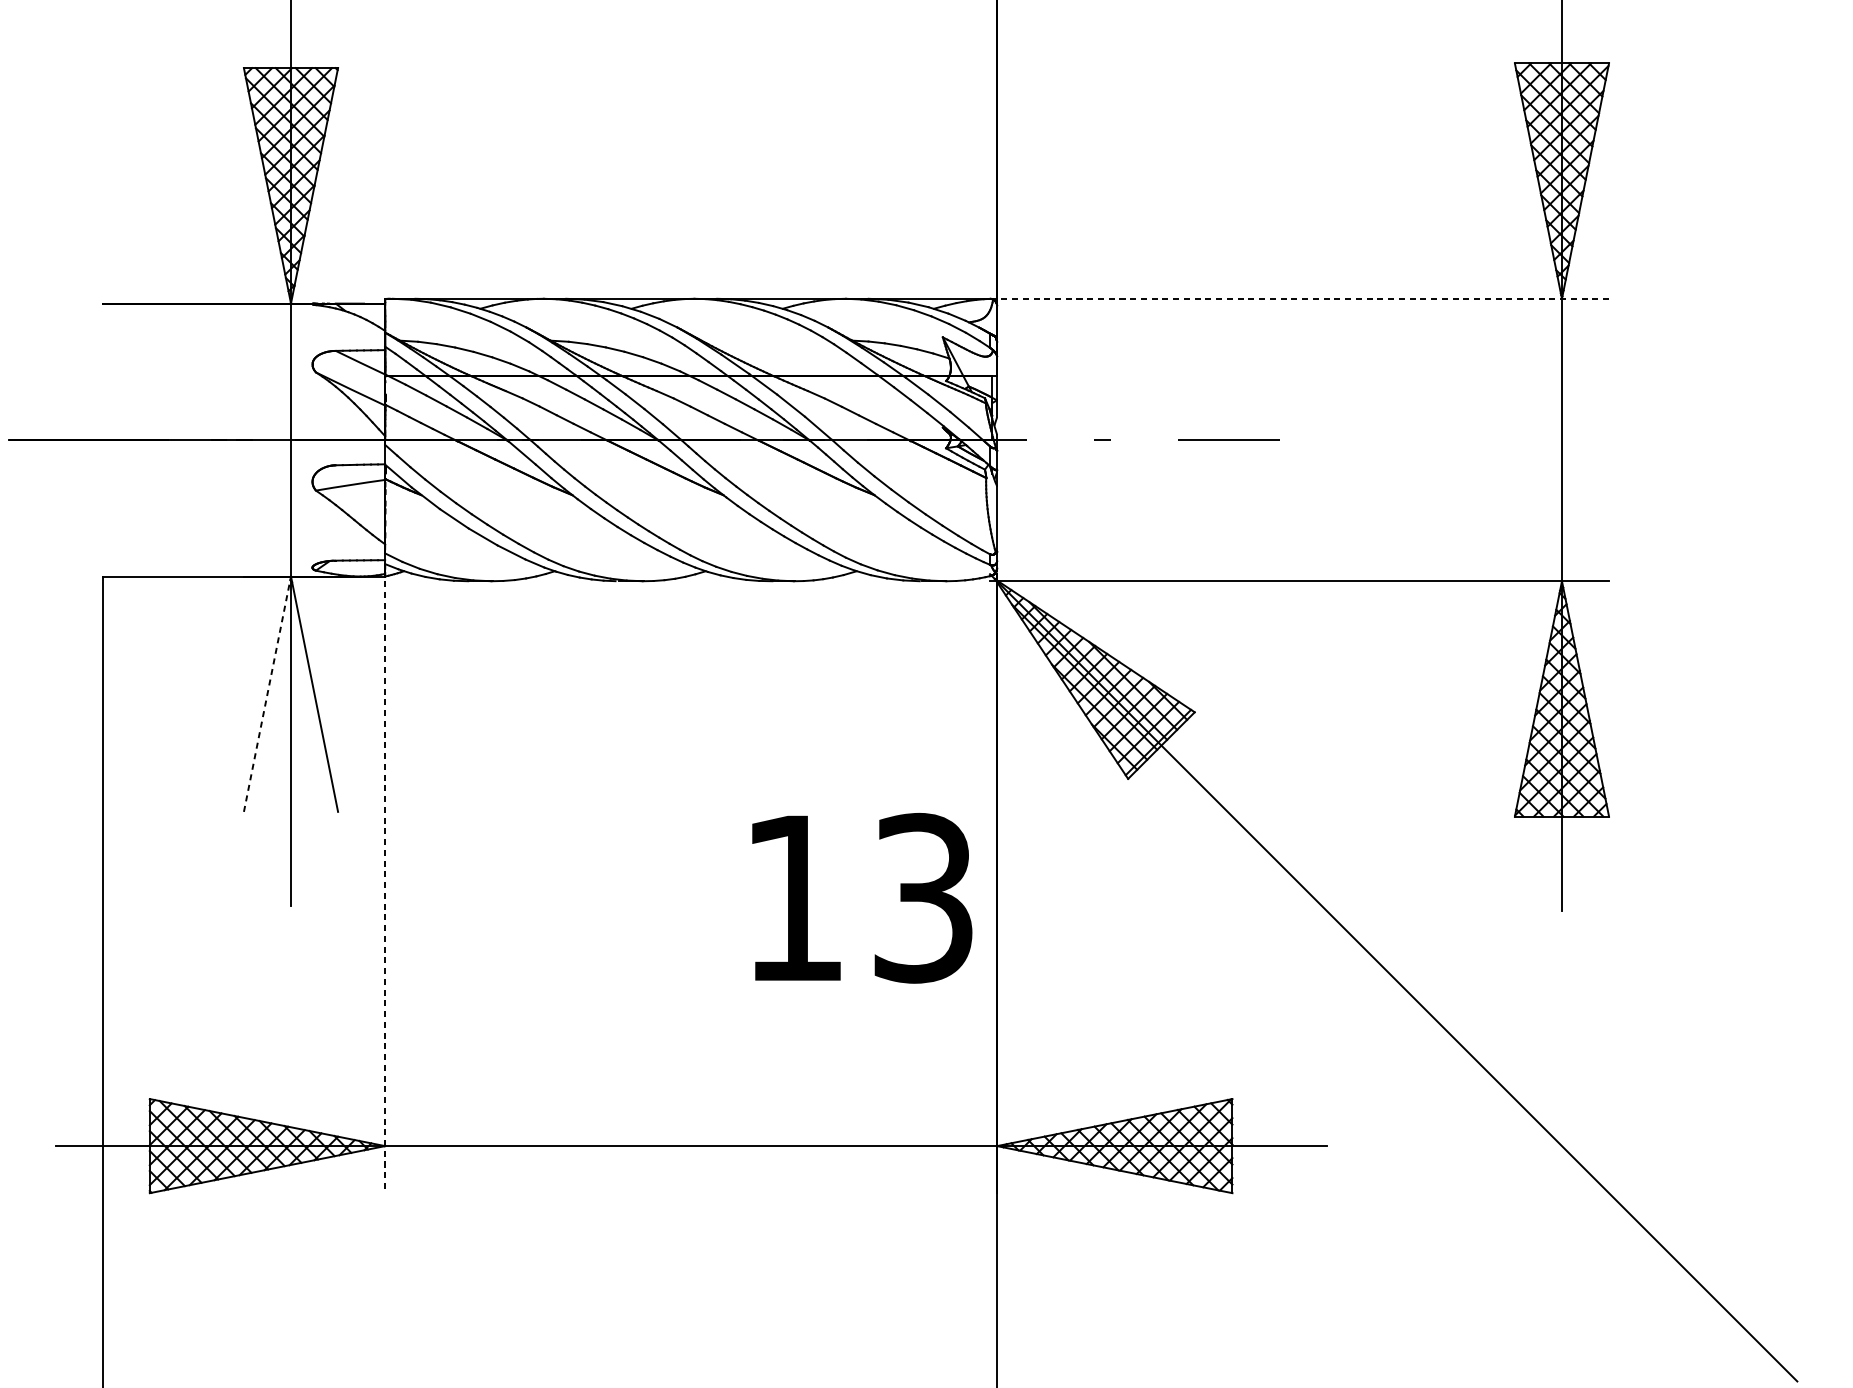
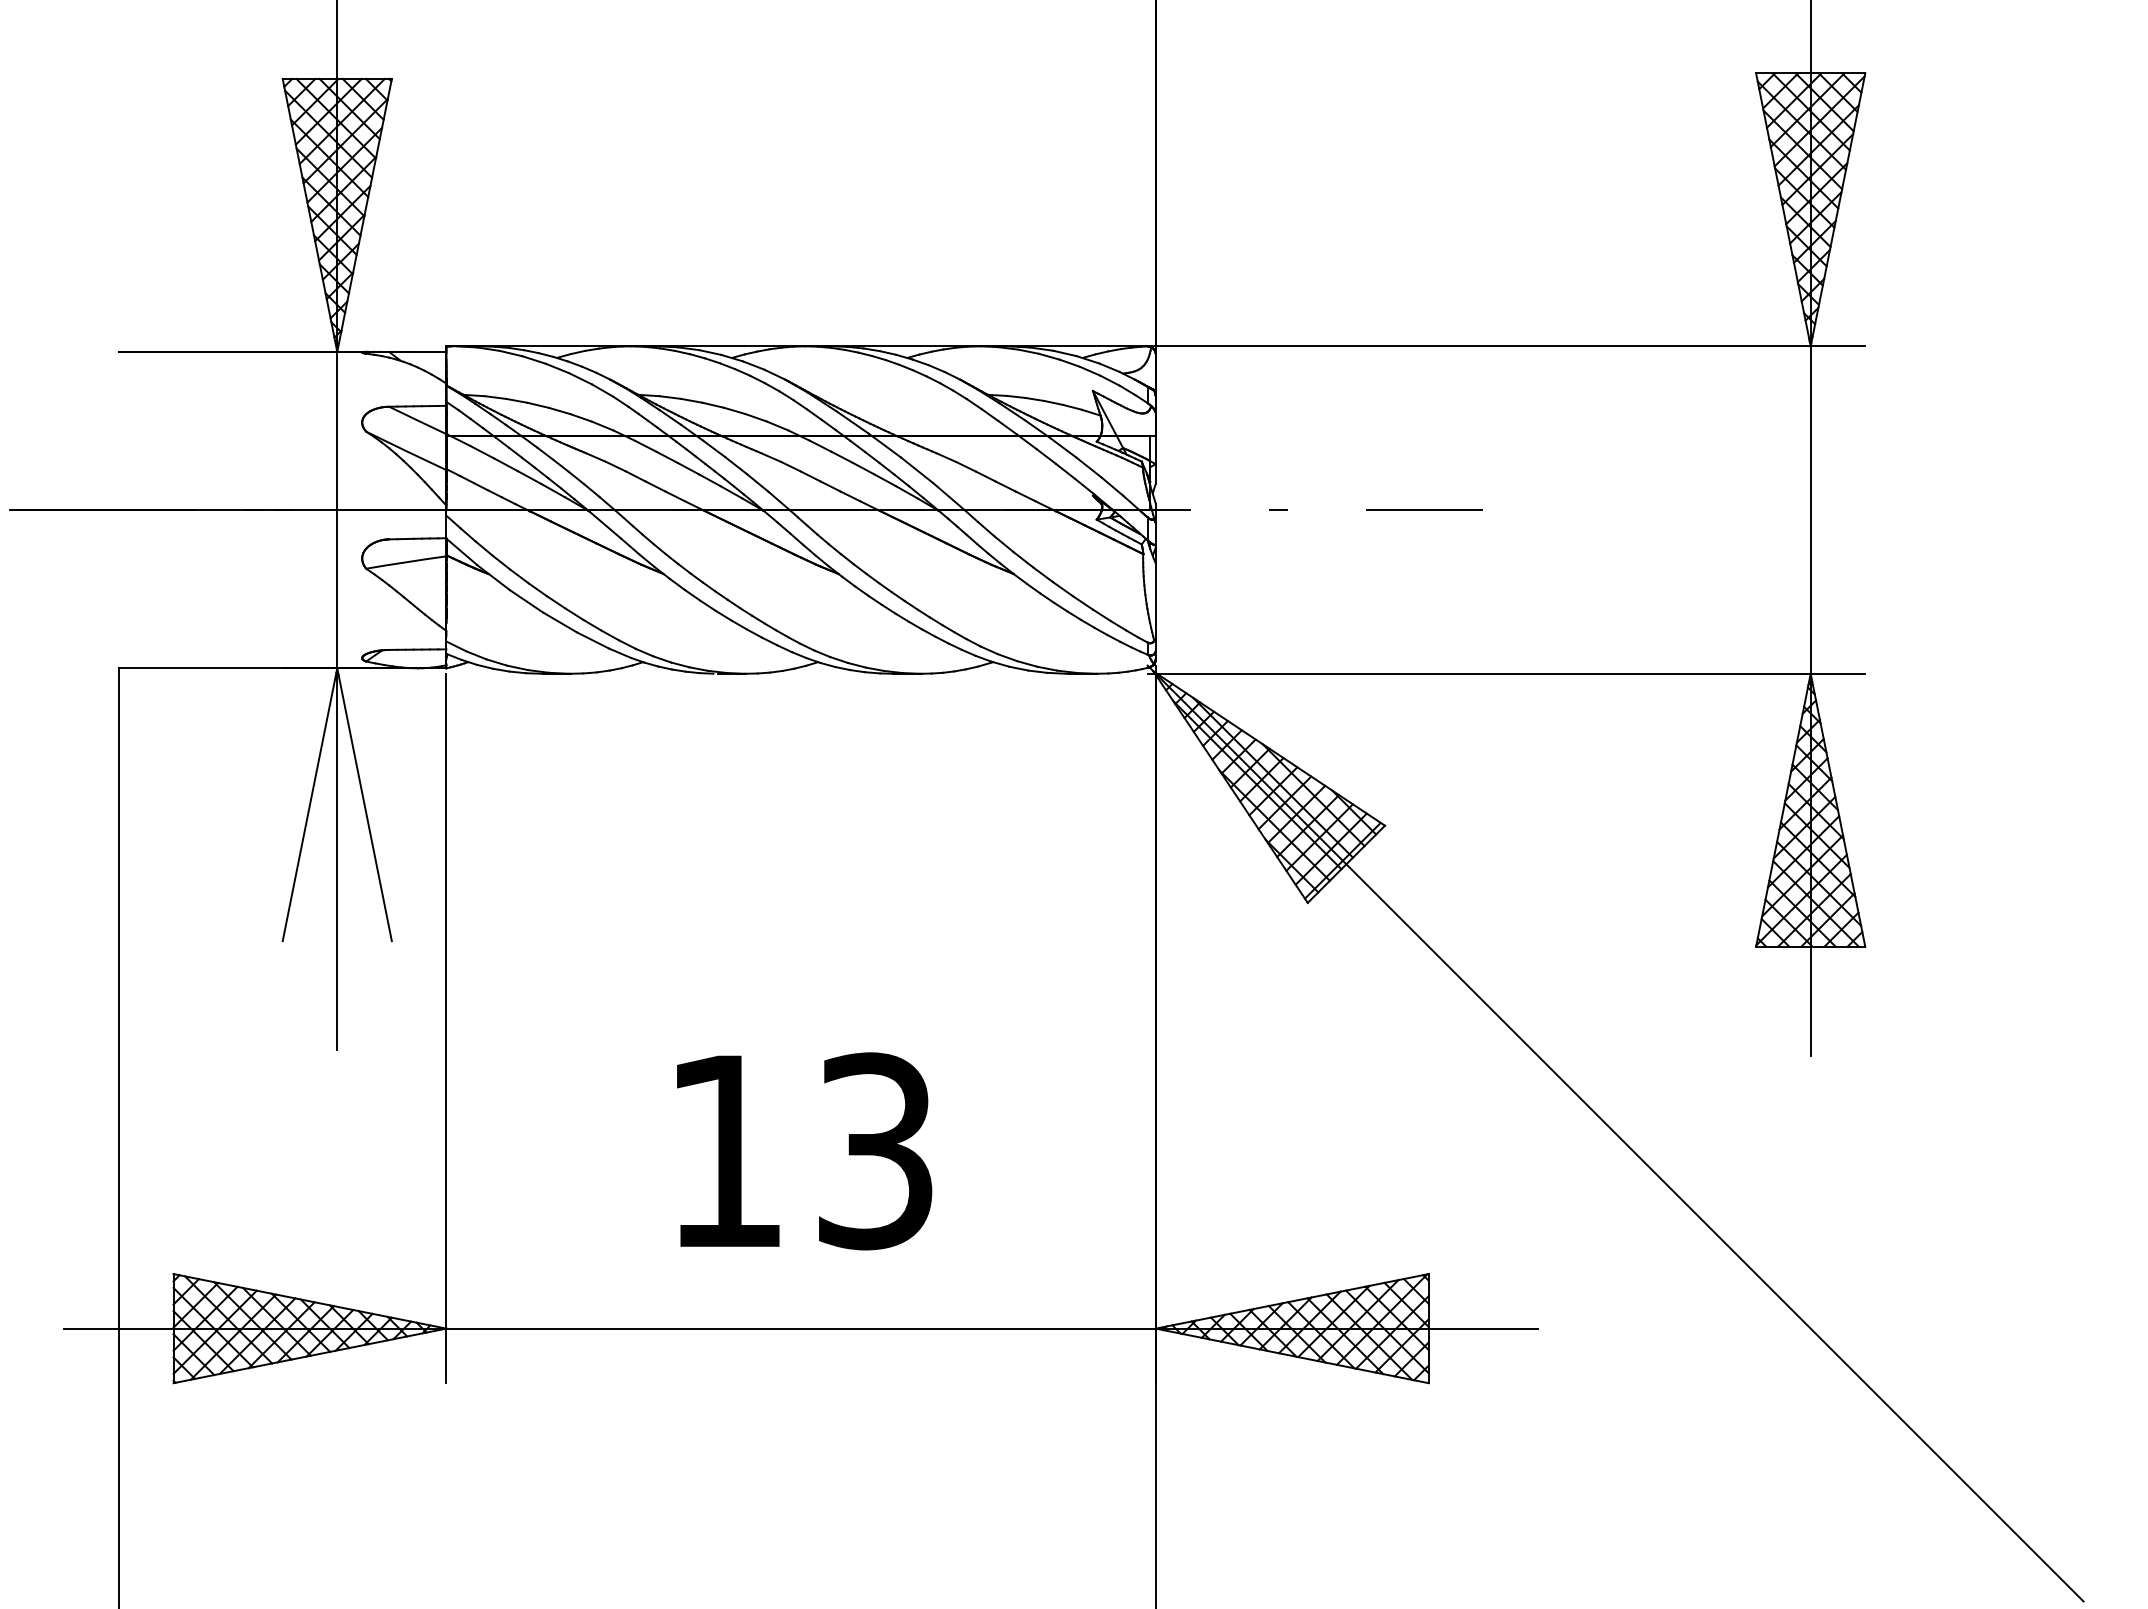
line: (1299, 298) -> (1506, 346), dashed -> solid
line: (267, 694) -> (310, 804), dashed -> solid
line: (385, 887) -> (446, 1028), dashed -> solid
text: (862, 898) -> (804, 1151), moved

